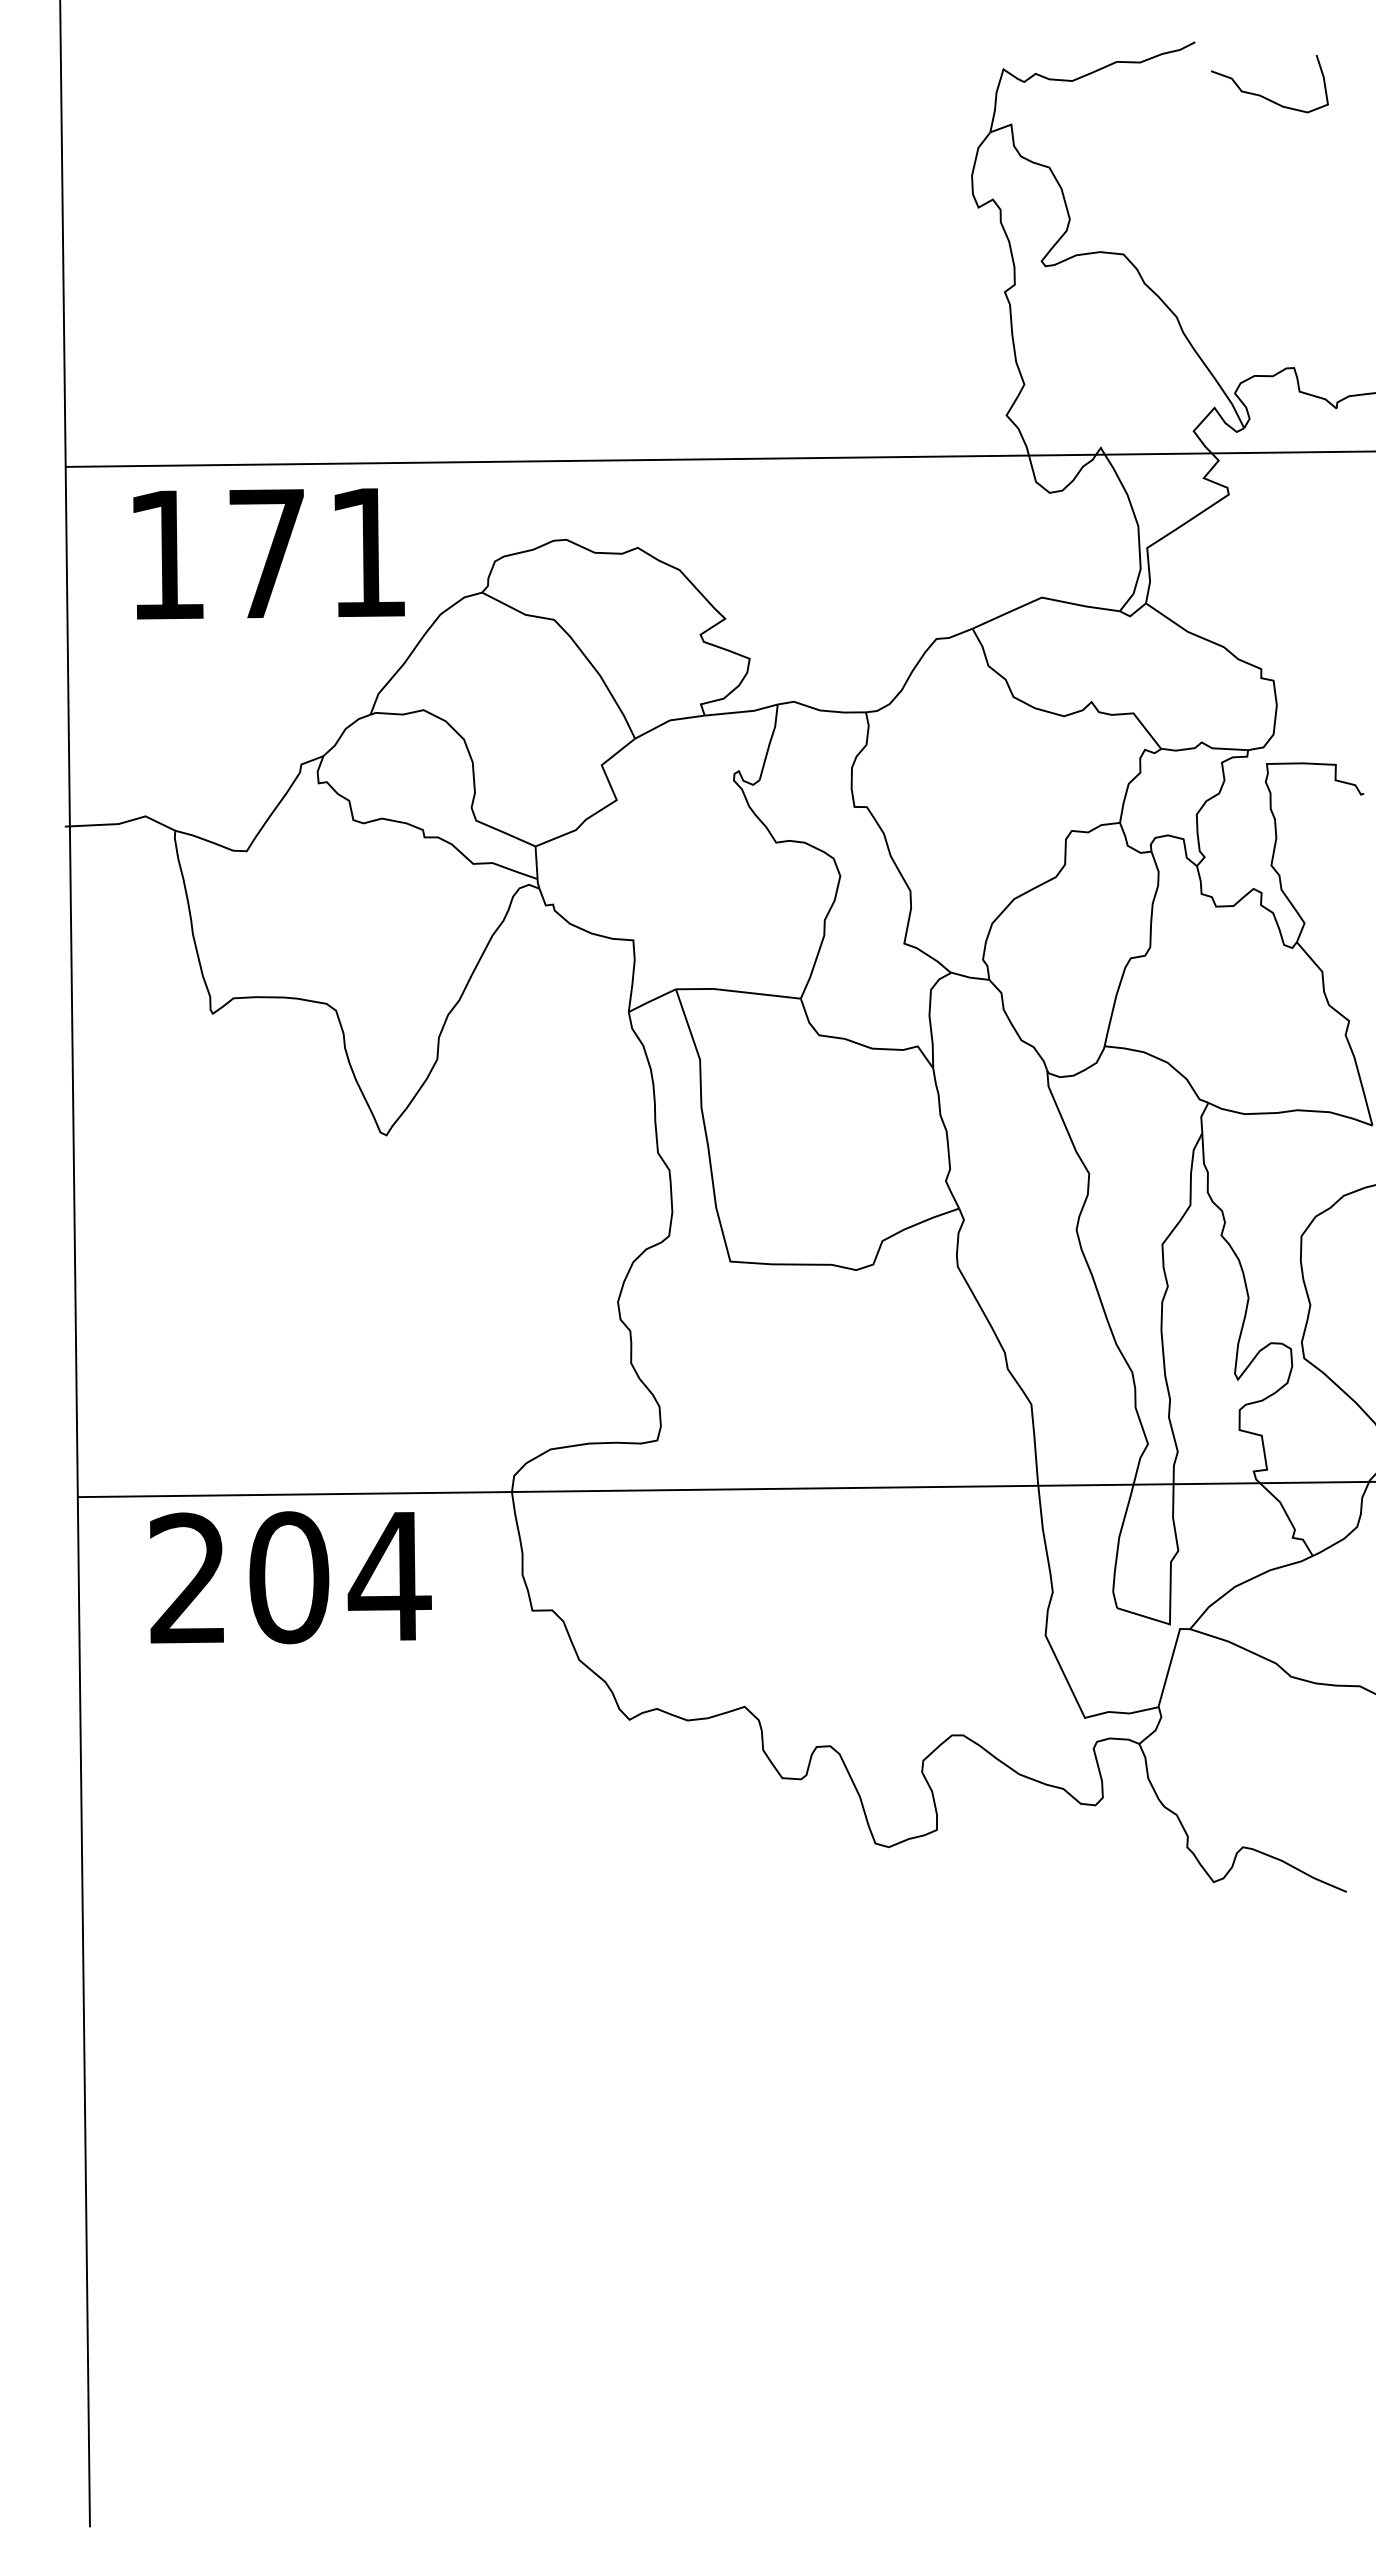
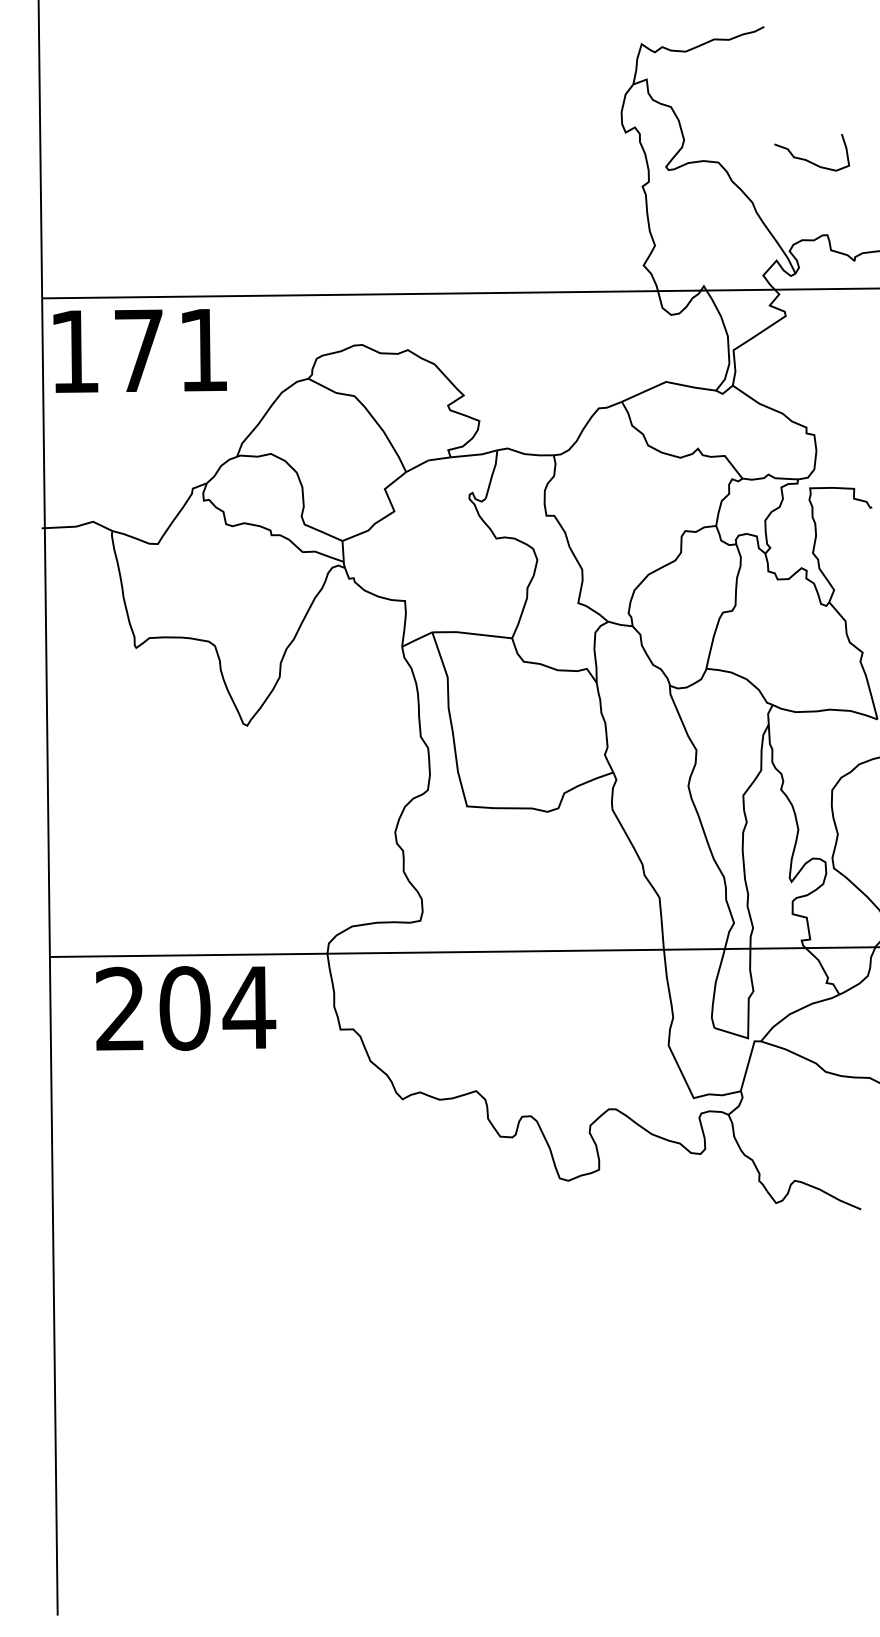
curve: (1262, 94) -> (807, 159), moved
text: (268, 553) -> (139, 350), moved

